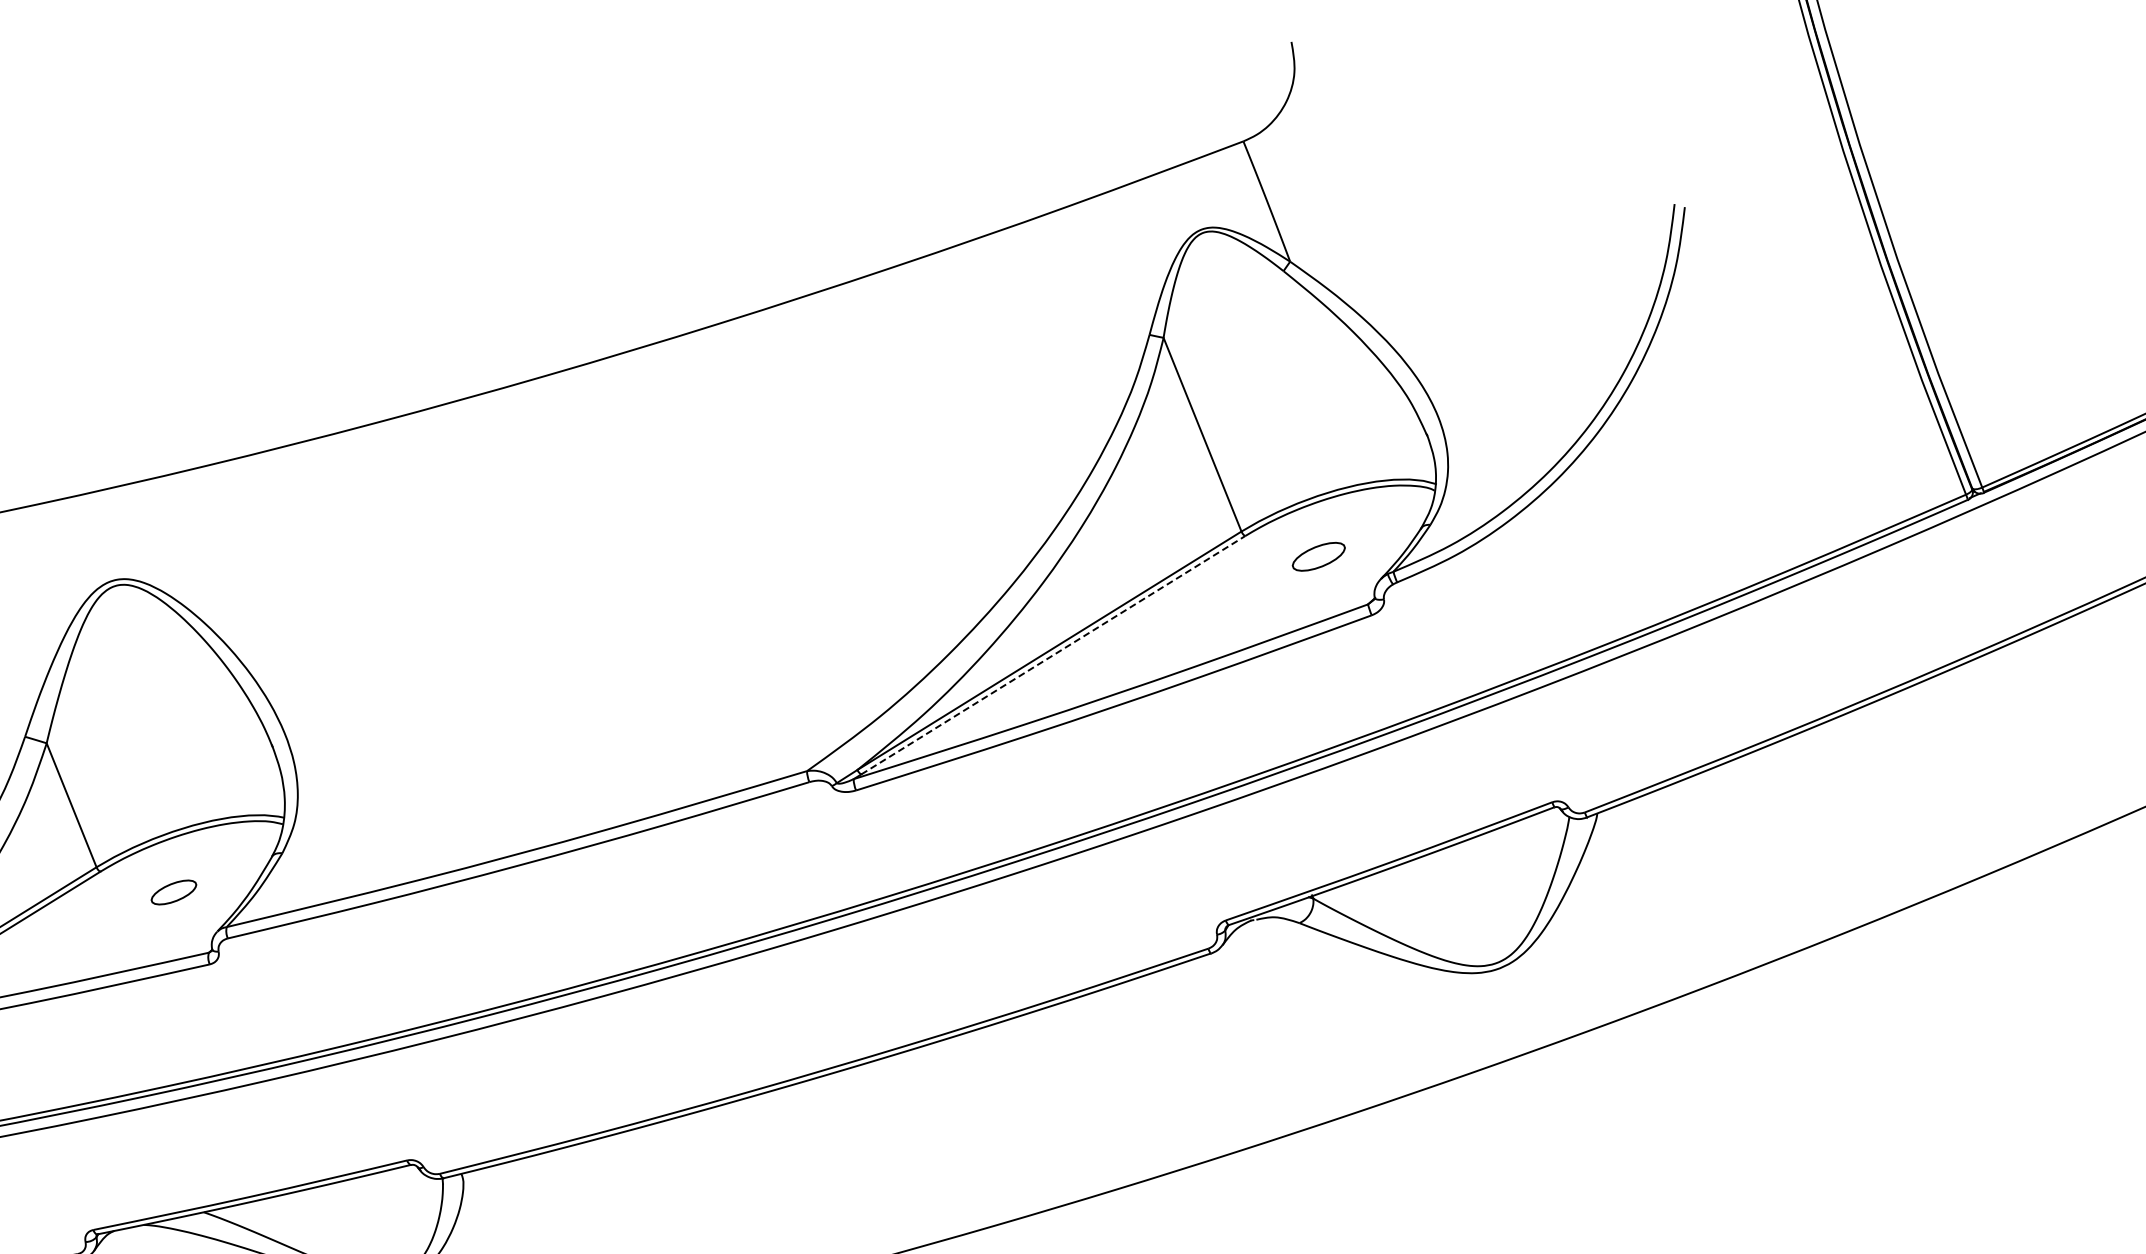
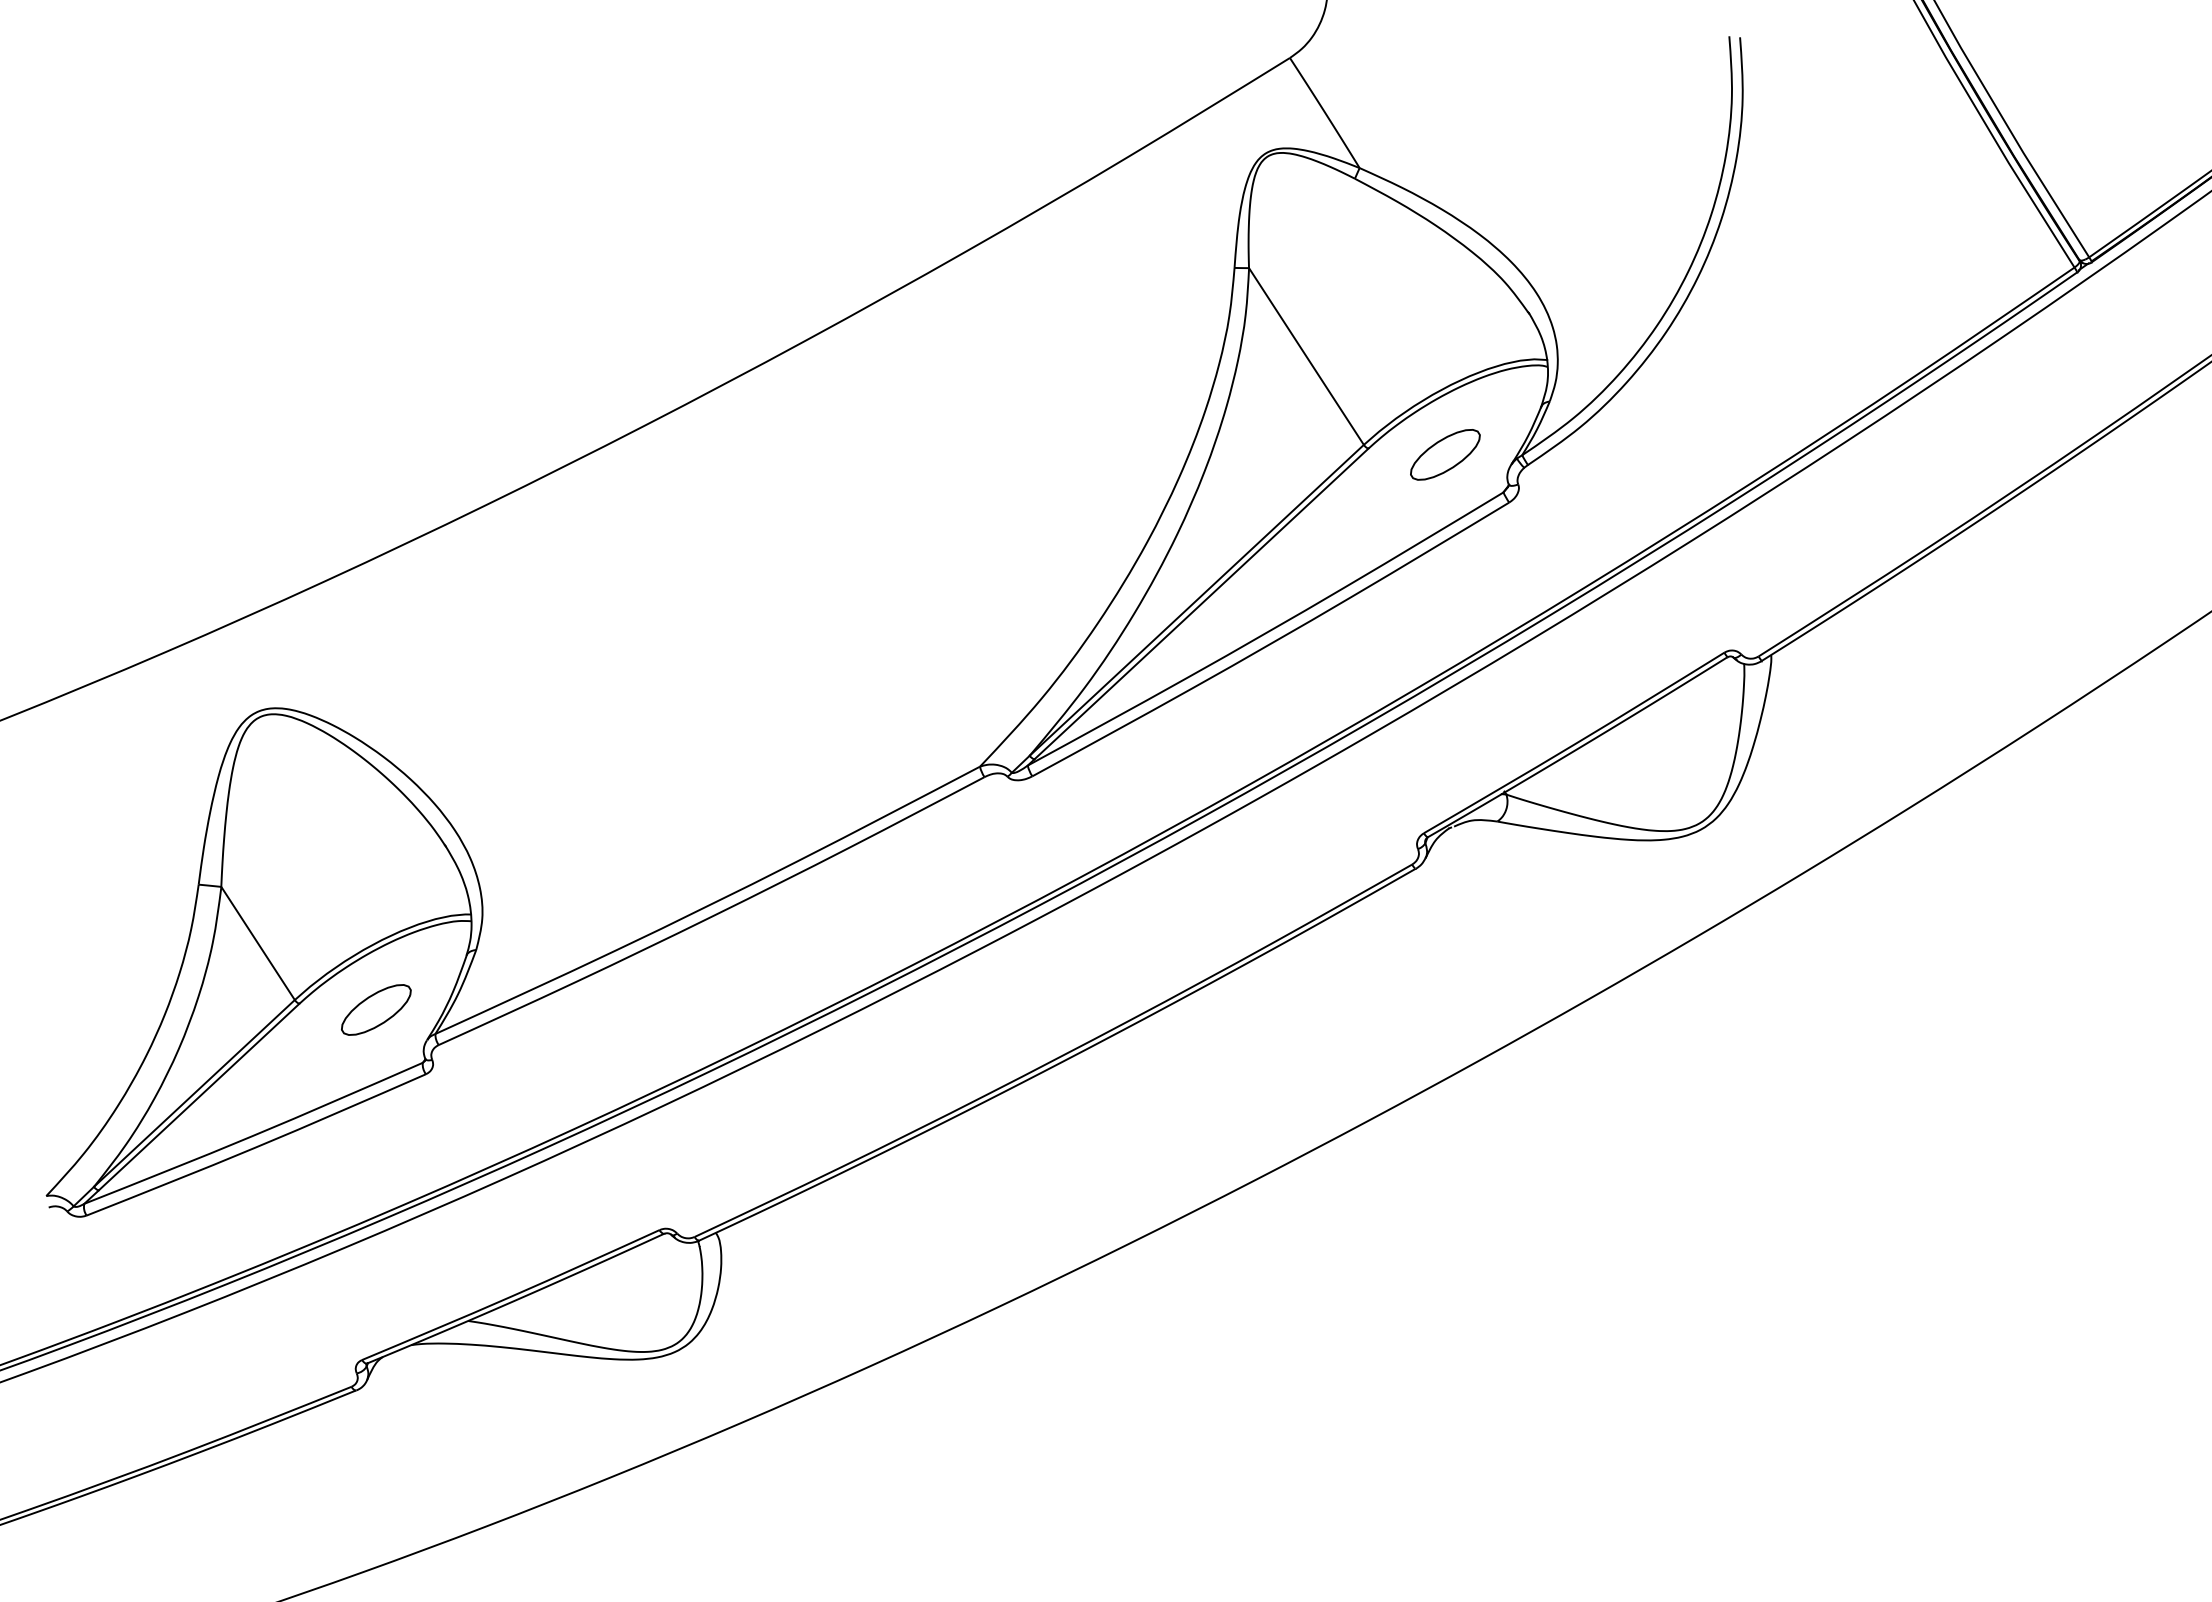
part: (1319, 556) -> (1445, 454), size x1.43
line: (1053, 654) -> (1201, 603), dashed -> solid
part: (174, 892) -> (376, 1009), size x1.67

